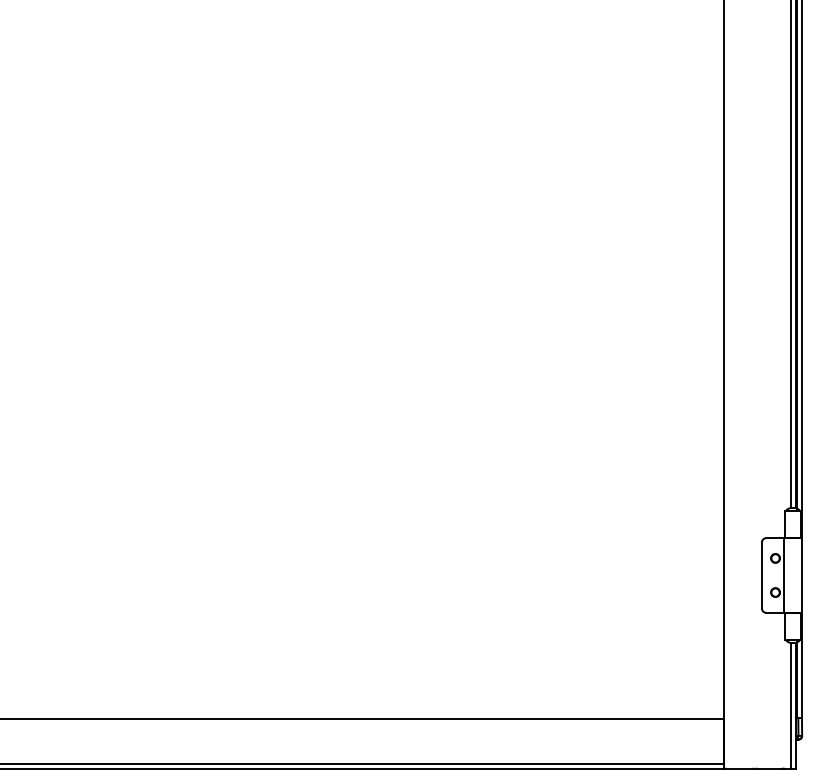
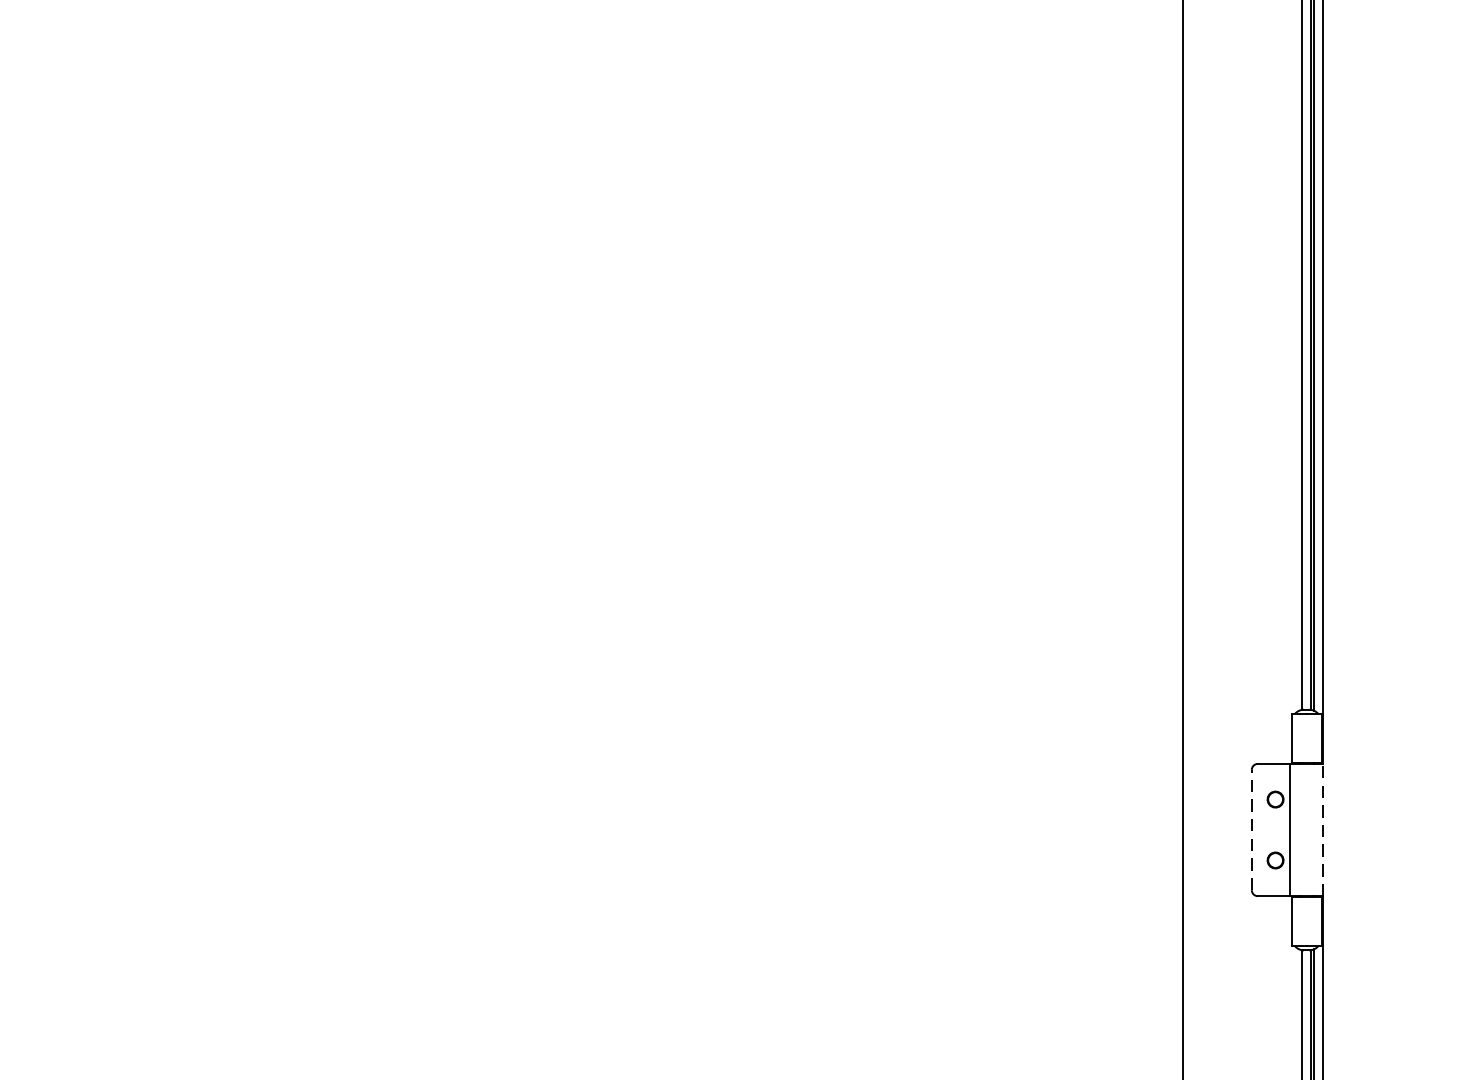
line: (762, 575) -> (1252, 830), solid -> dashed
line: (802, 575) -> (1323, 830), solid -> dashed

